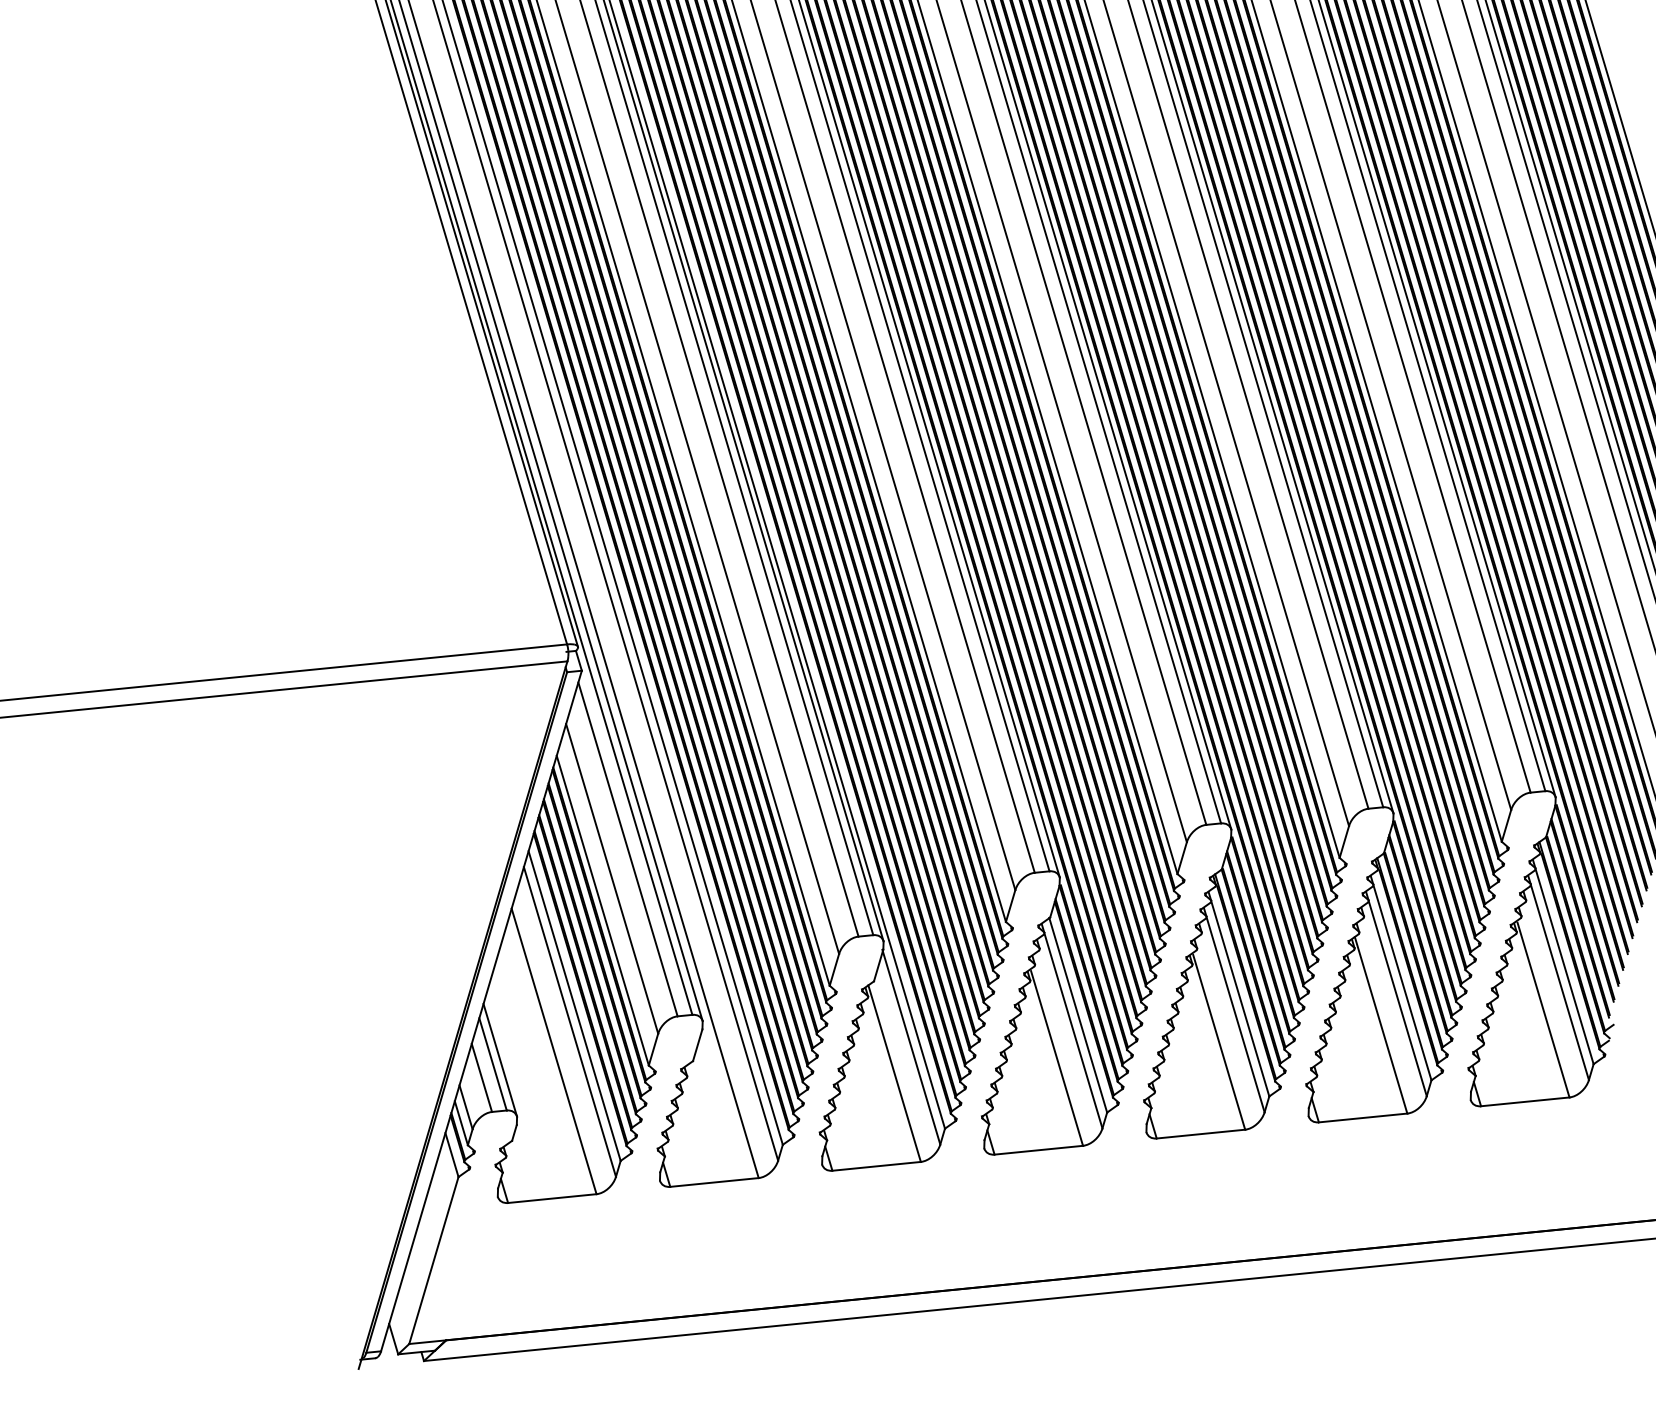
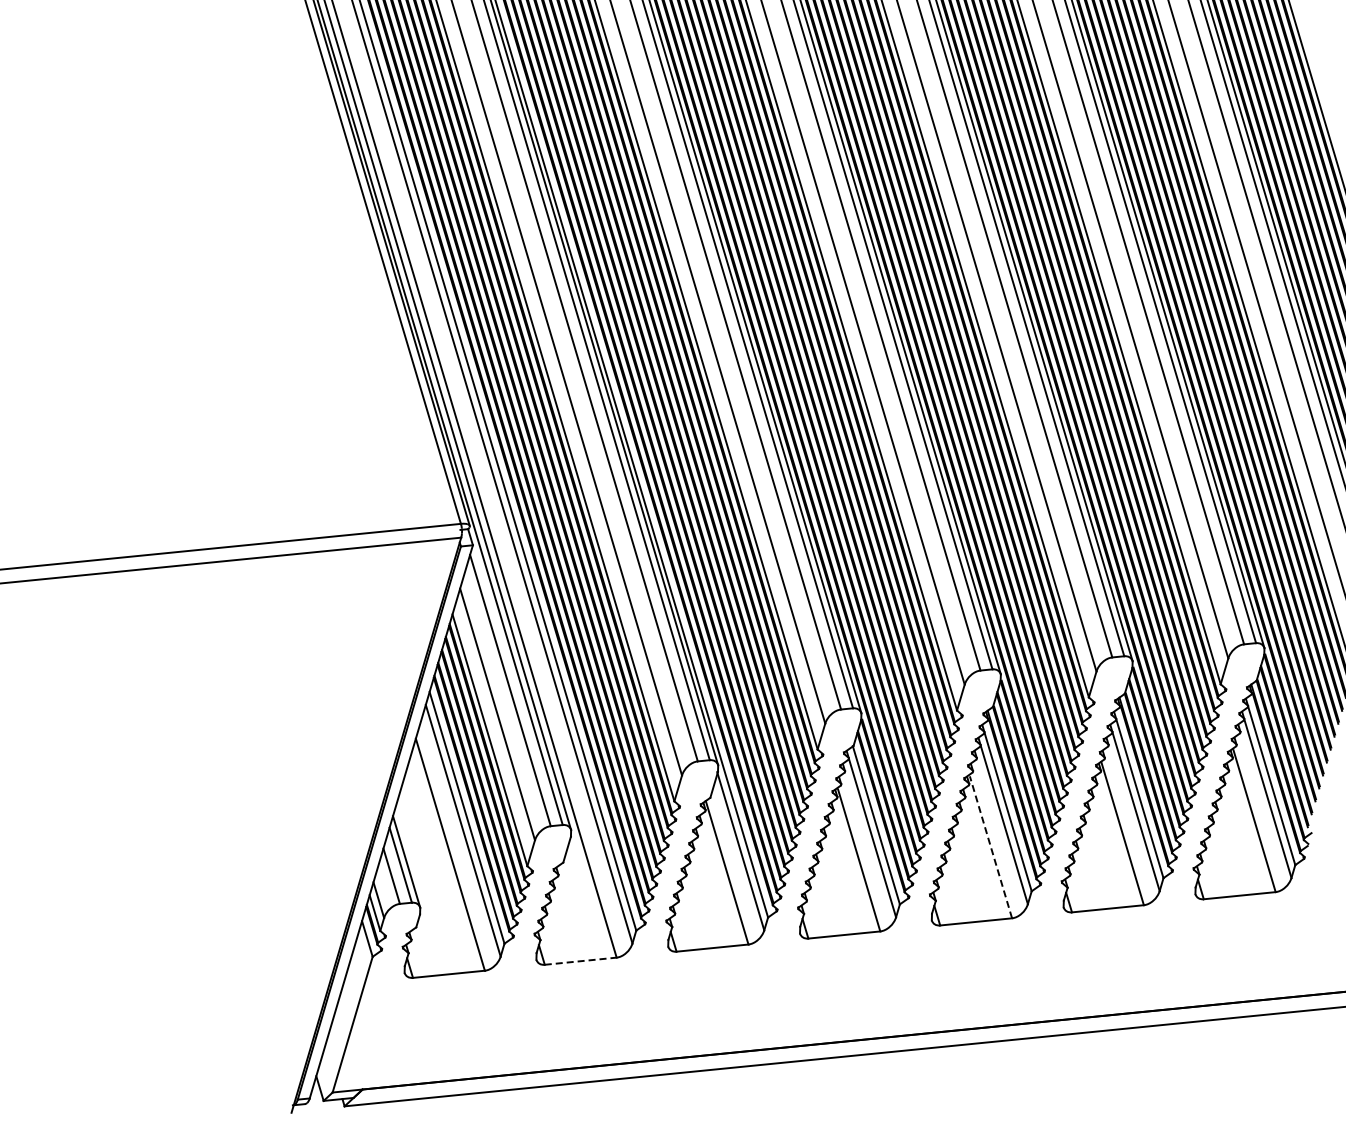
line: (1218, 1041) -> (990, 846), solid -> dashed
line: (715, 1182) -> (581, 961), solid -> dashed

